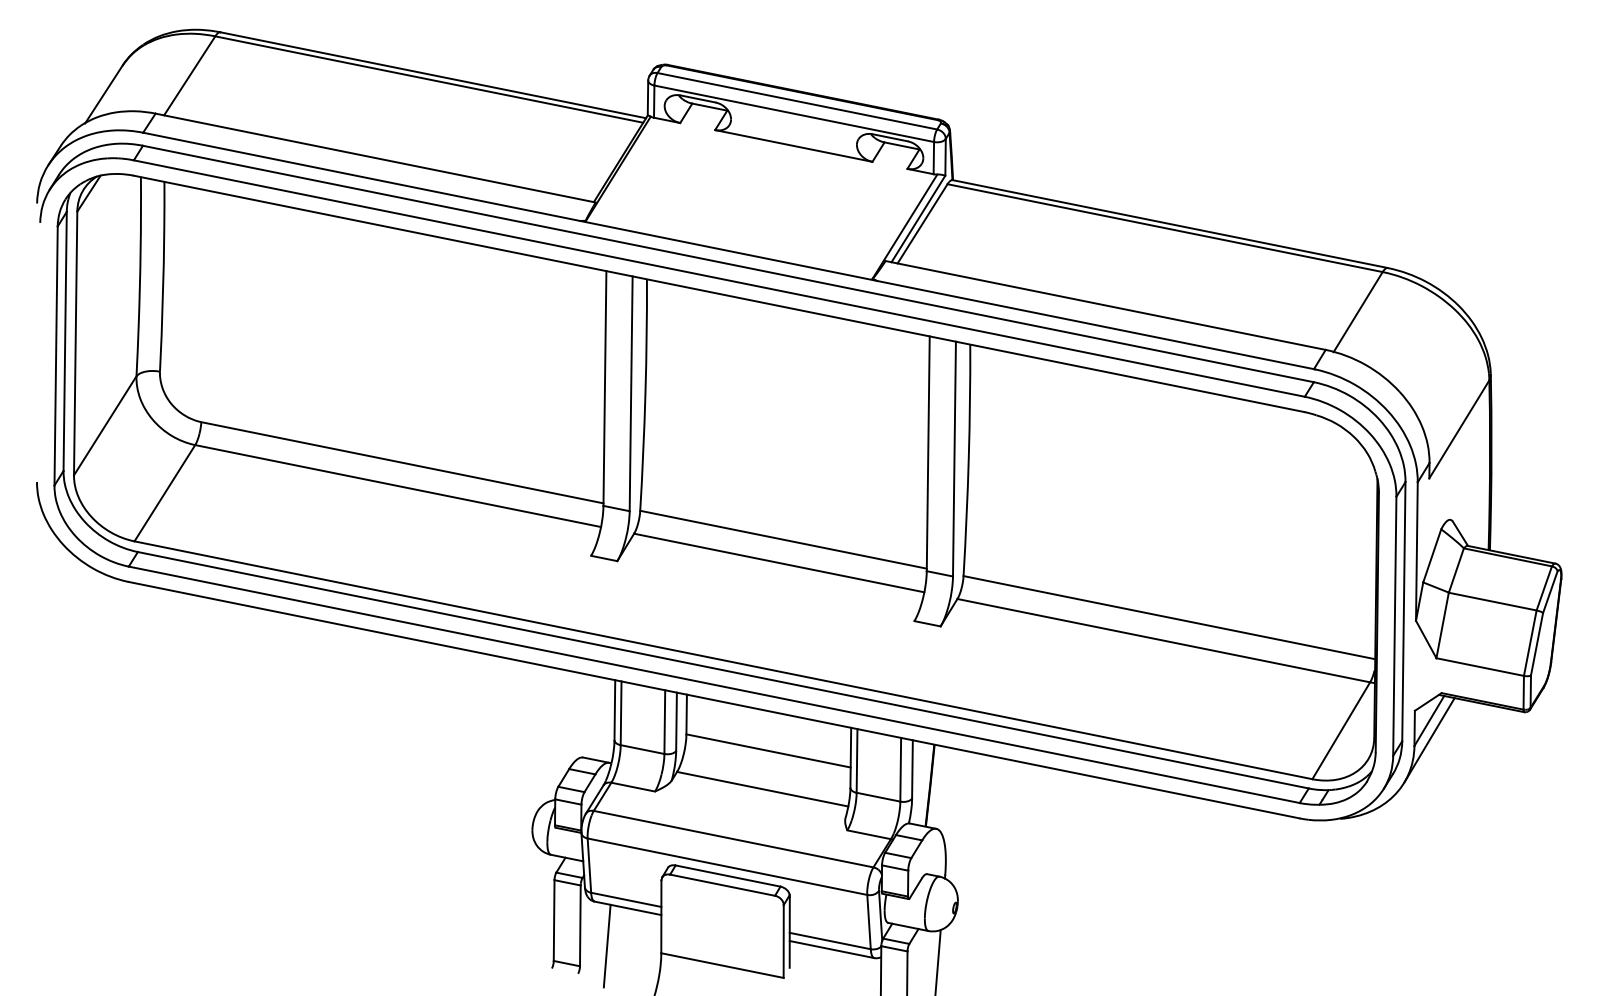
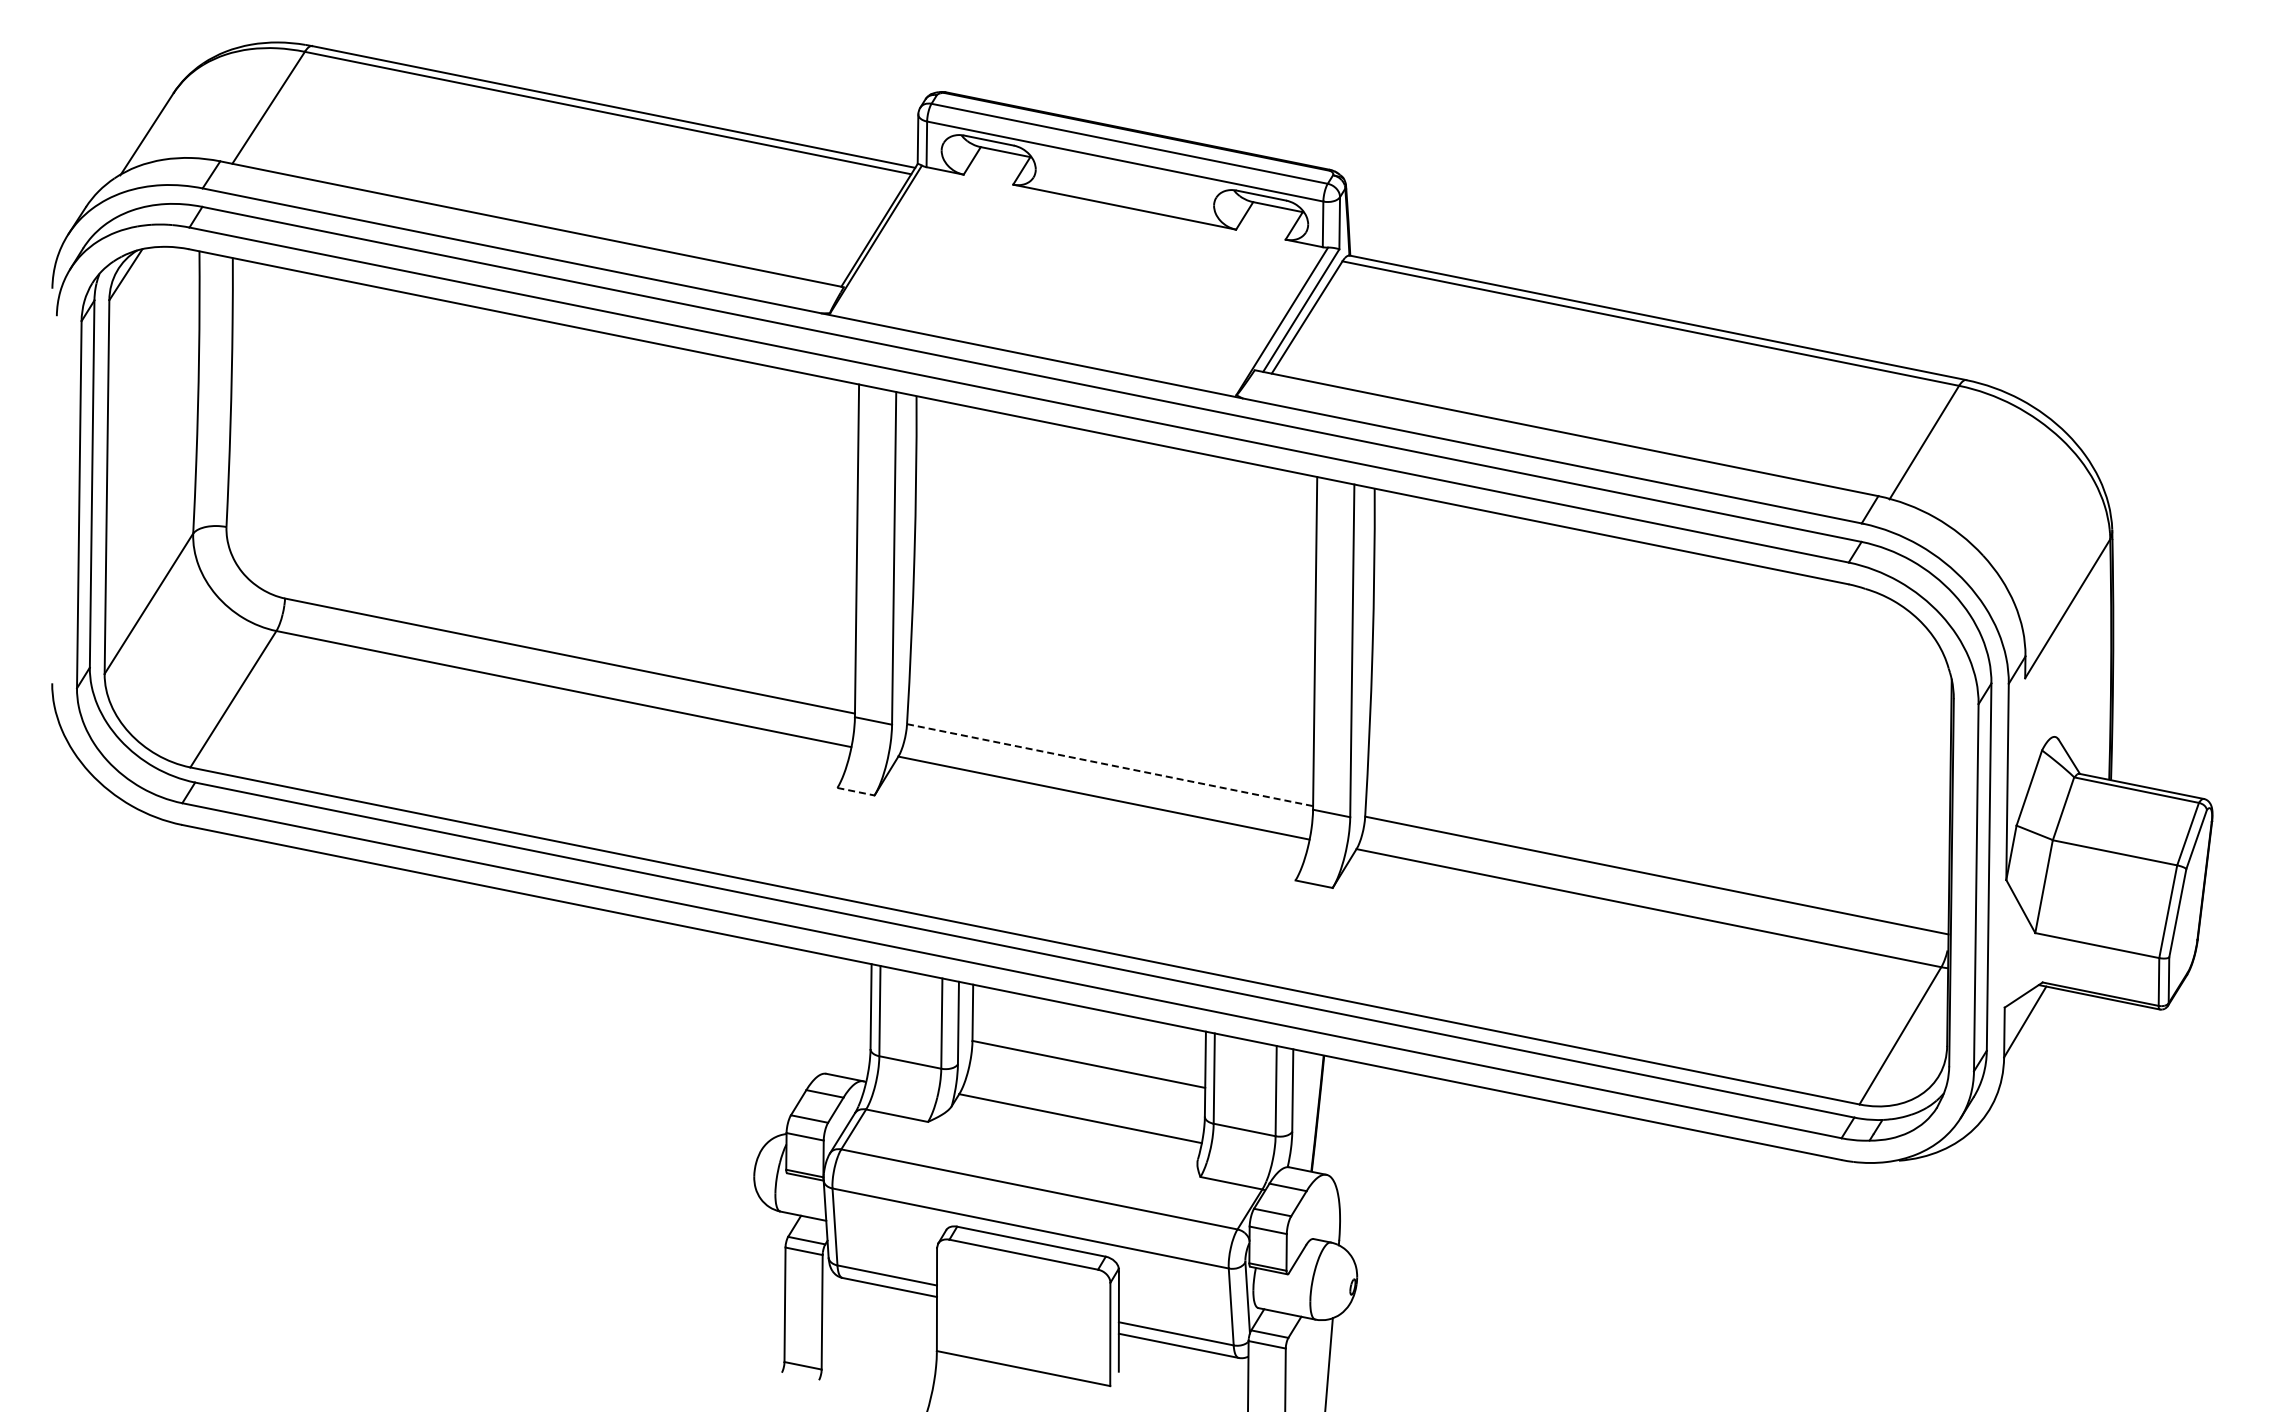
line: (783, 539) -> (1110, 765), solid -> dashed
line: (603, 558) -> (855, 791), solid -> dashed
line: (1429, 739) -> (2025, 1048), removed
line: (607, 945) -> (860, 1340), removed

